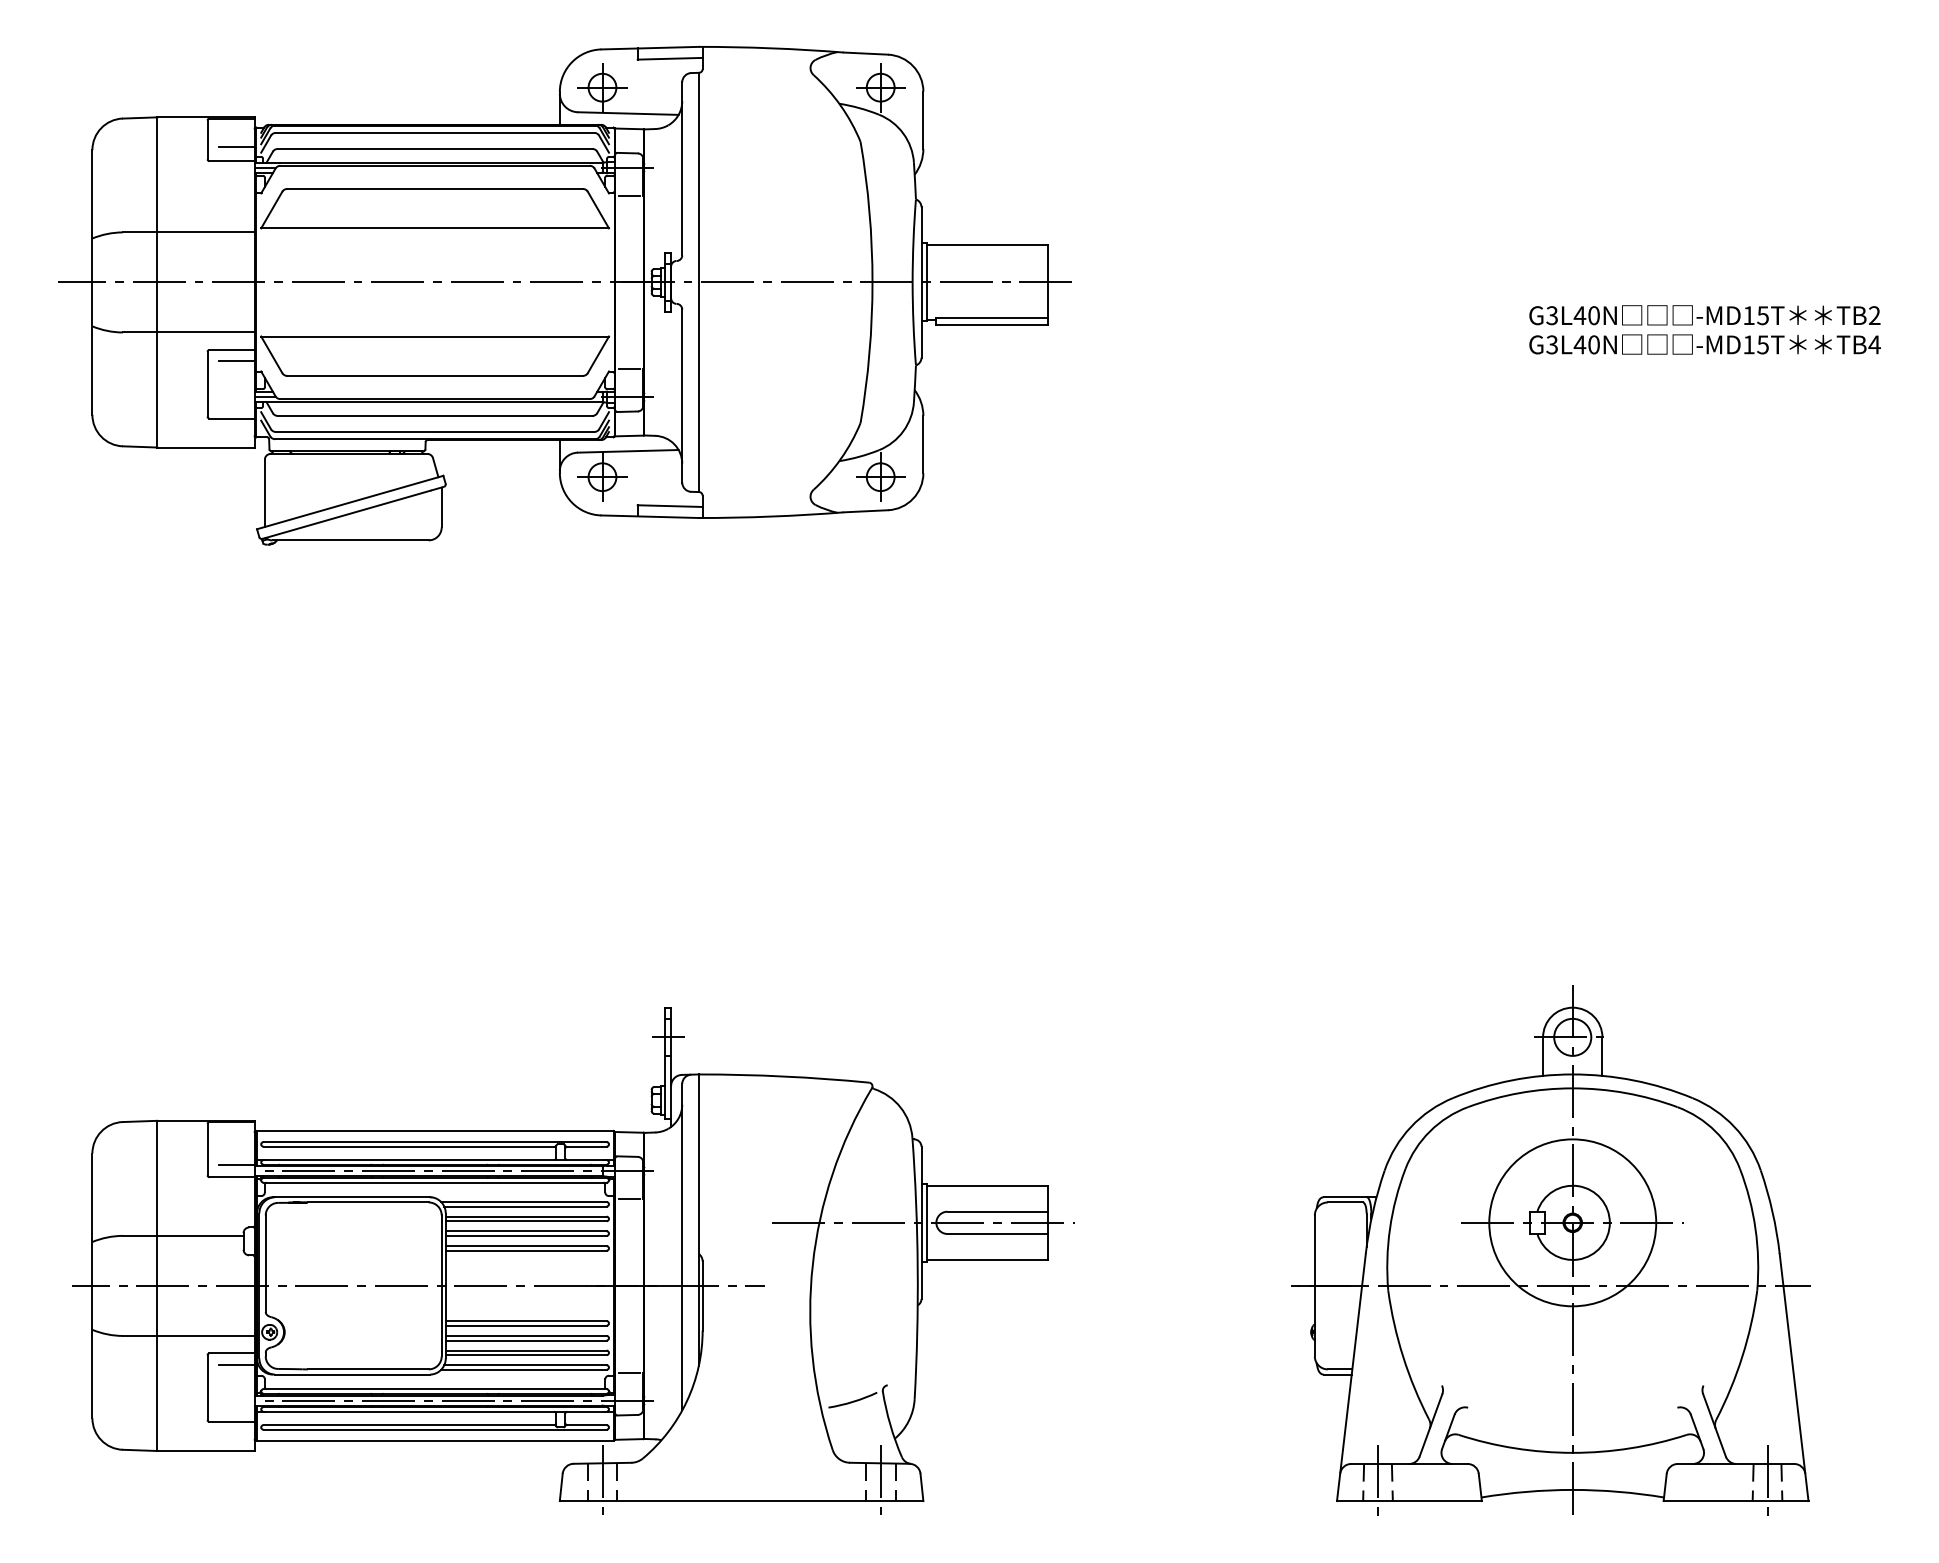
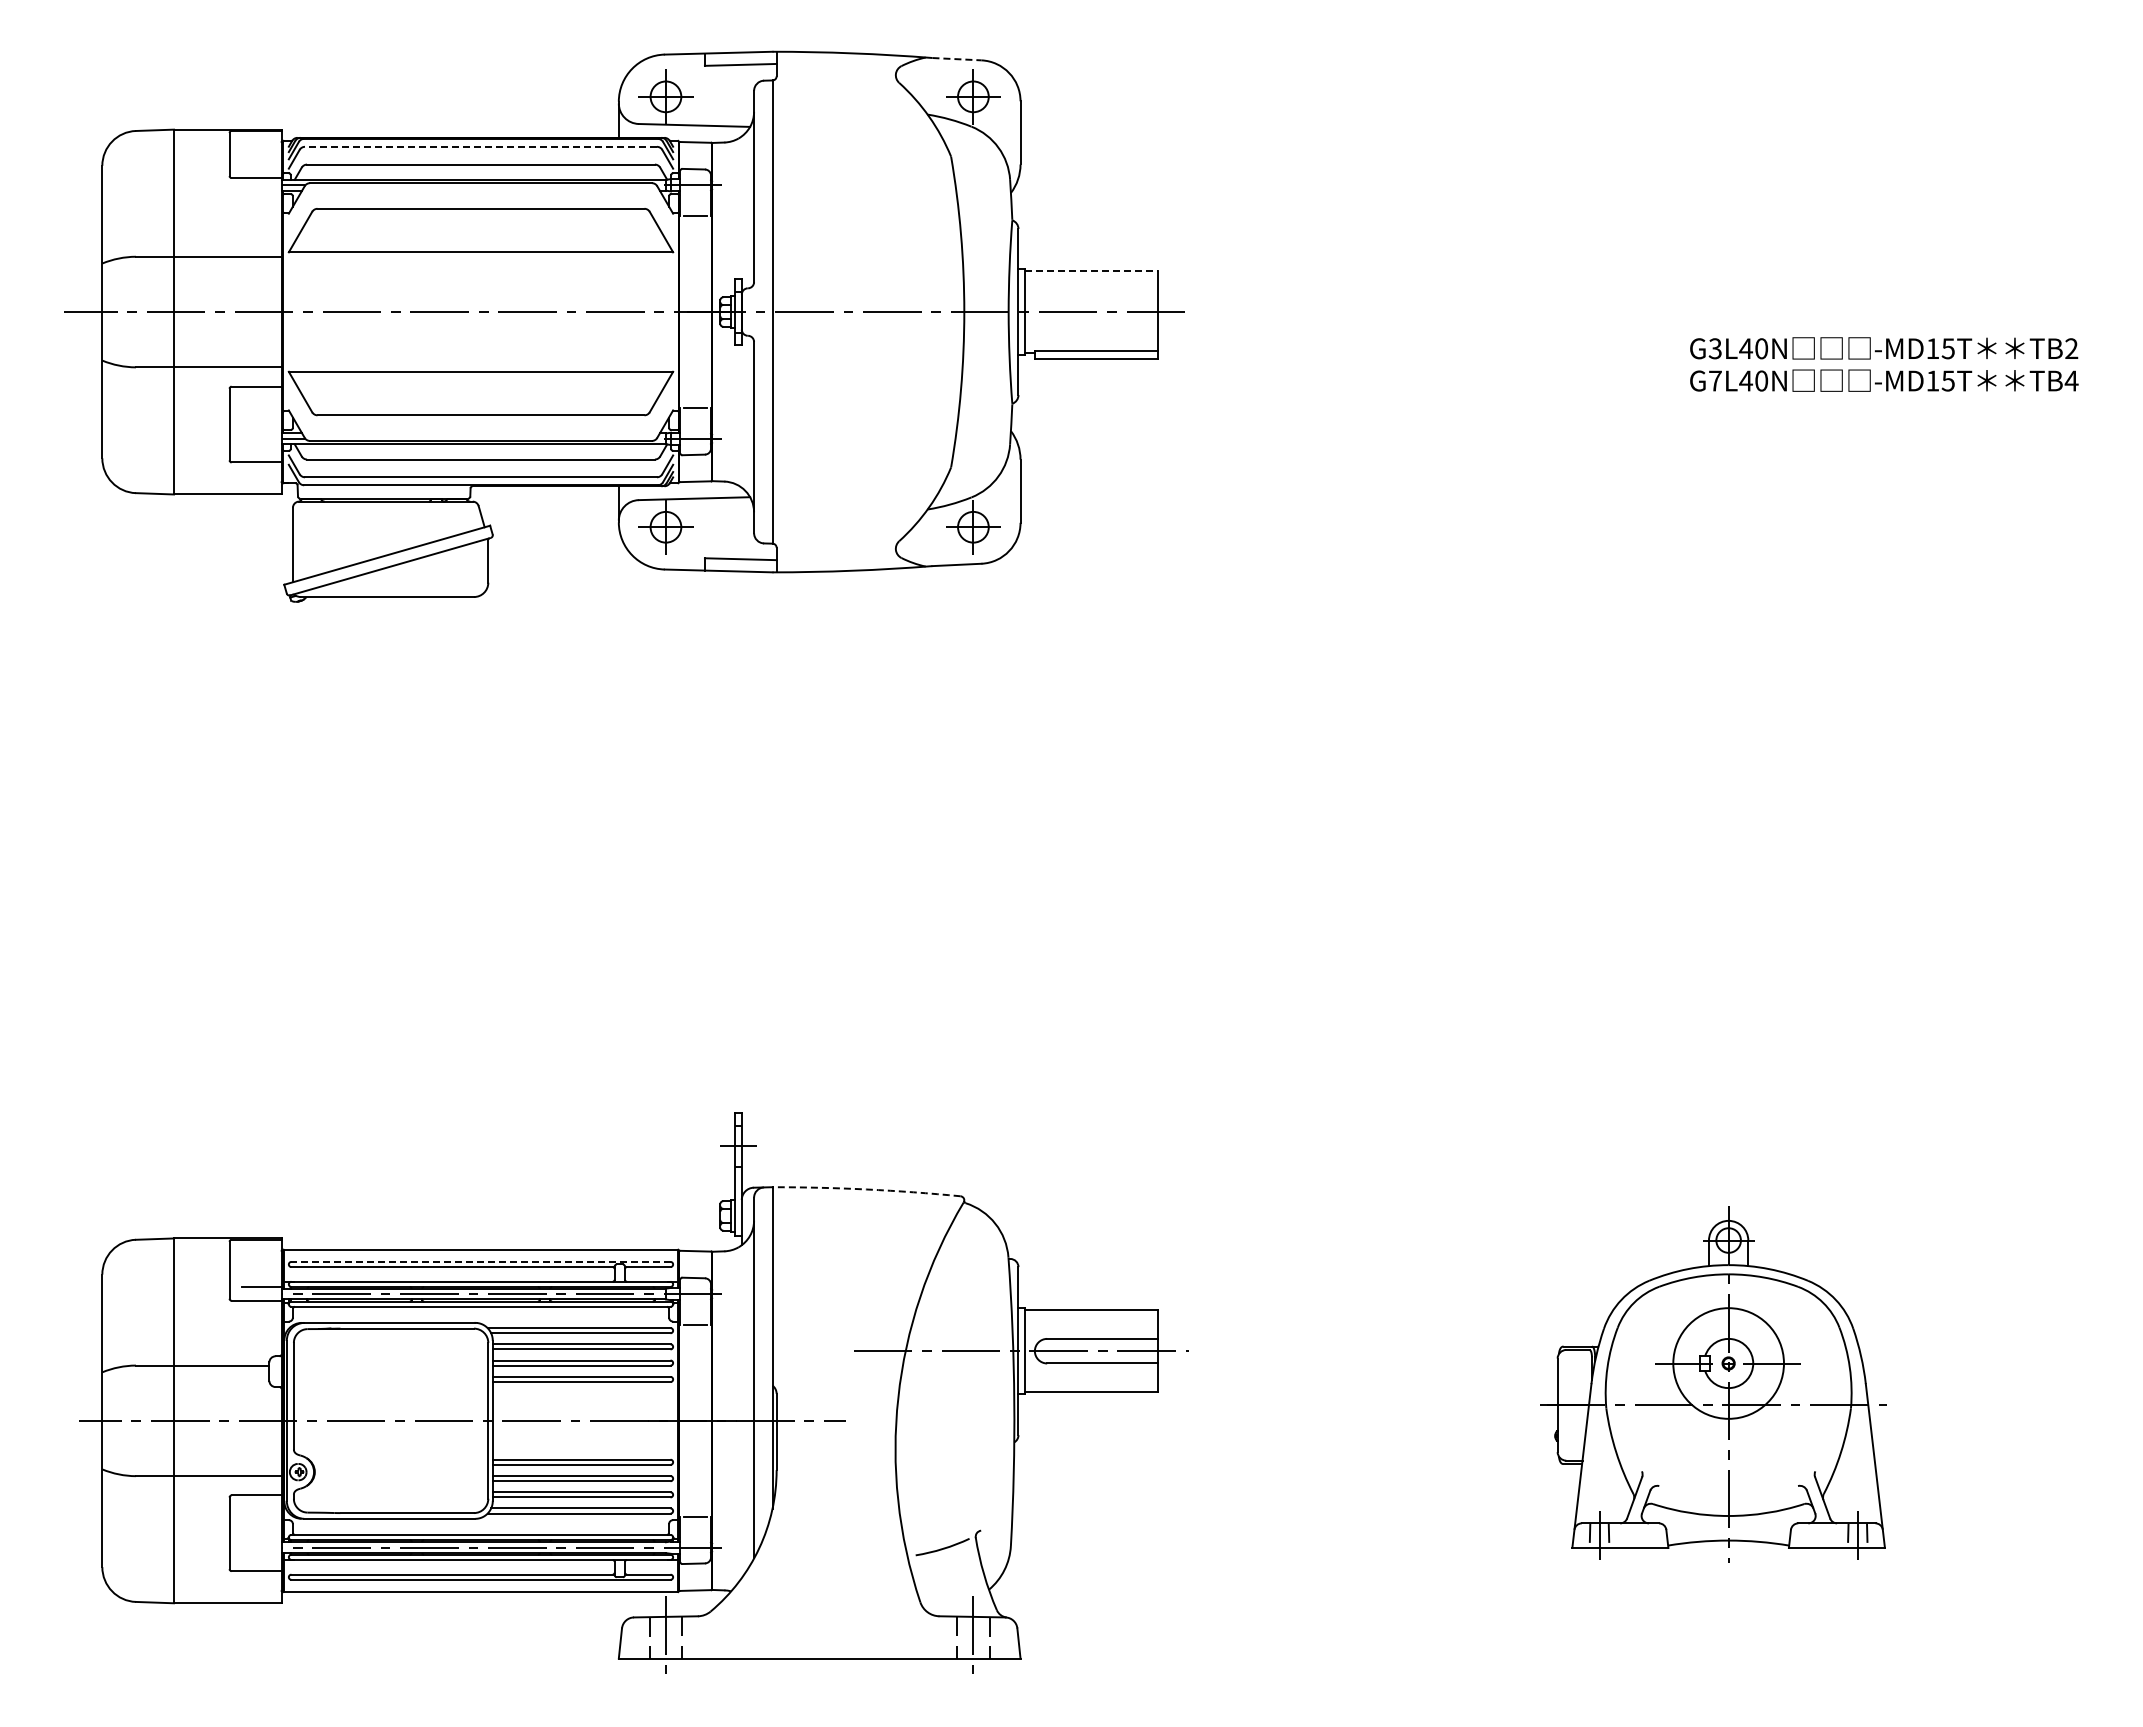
line: (865, 53) -> (956, 59), solid -> dashed
line: (435, 132) -> (481, 146), solid -> dashed
line: (236, 147) -> (261, 162), removed
line: (987, 245) -> (1091, 271), solid -> dashed
text: (1551, 344) -> (1714, 380), G3L40N -> G7L40N
line: (236, 361) -> (261, 399), removed
arc: (783, 1076) -> (866, 1189), solid -> dashed
line: (435, 1141) -> (481, 1261), solid -> dashed
part: (1551, 1250) -> (1714, 1381), size x0.6
line: (236, 1365) -> (261, 1508), removed

